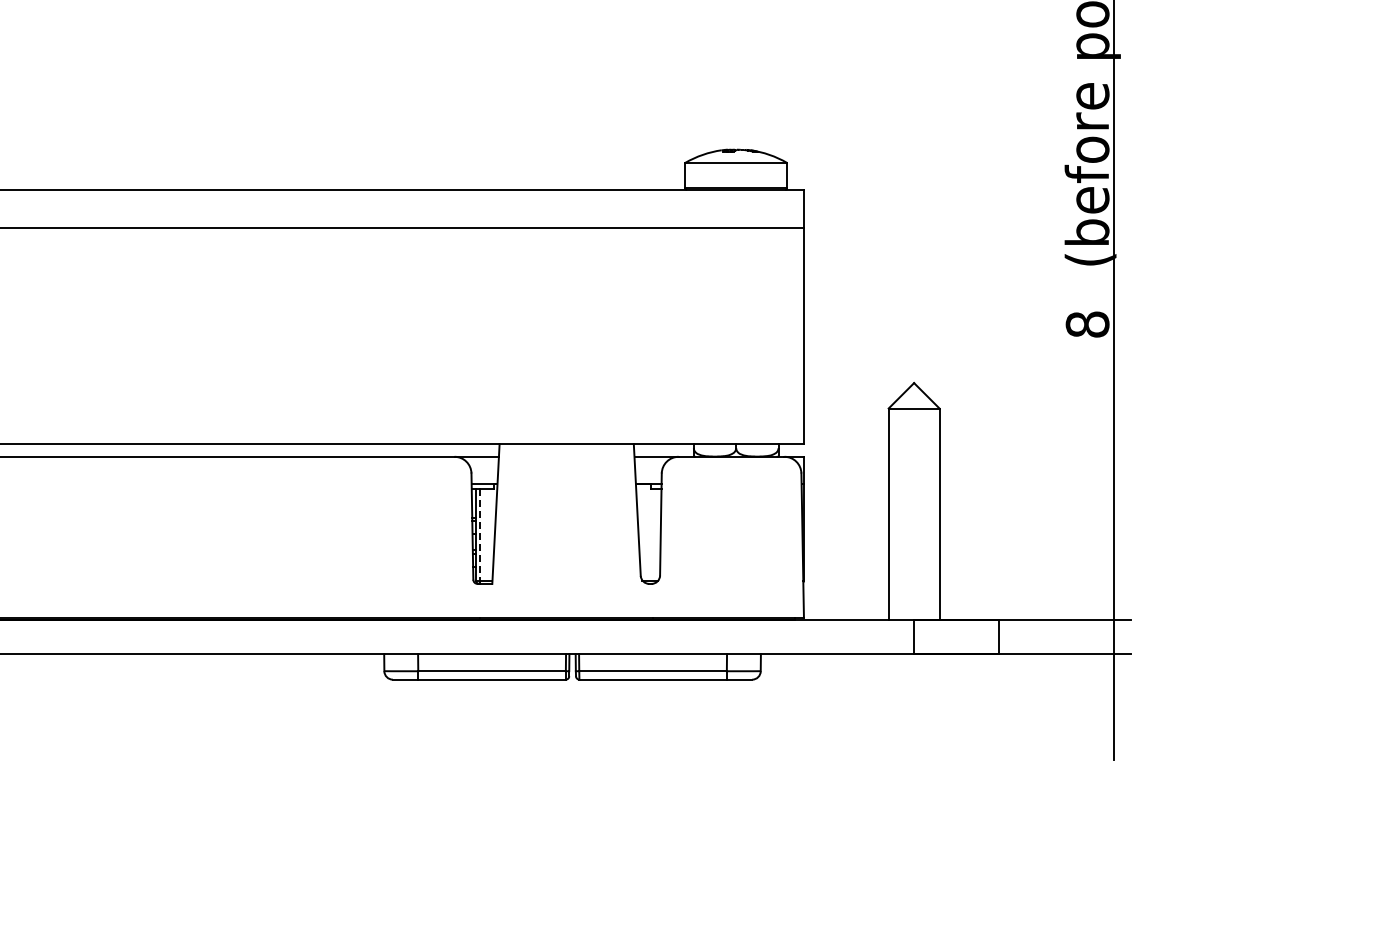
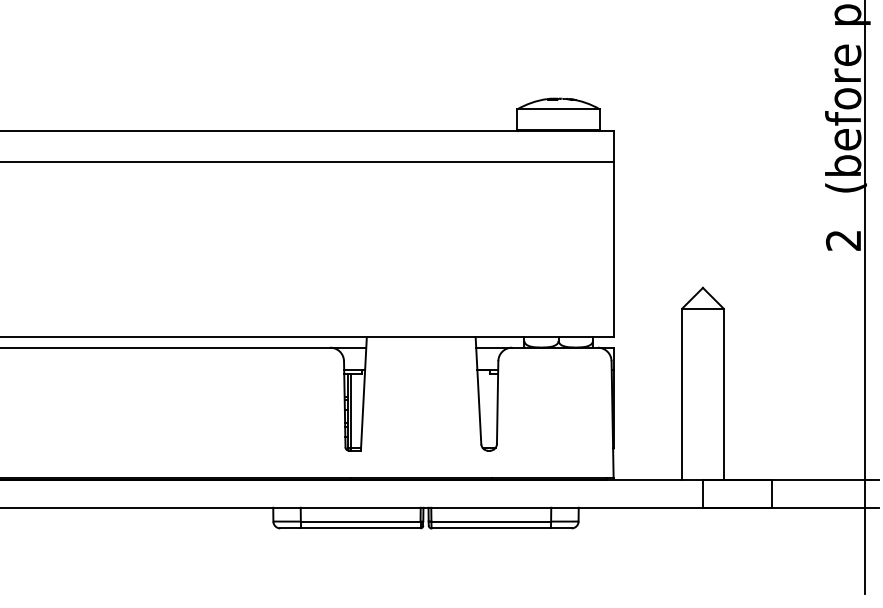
text: (1087, 324) -> (843, 240), 8 -> 2
line: (480, 534) -> (351, 410), dashed -> solid

